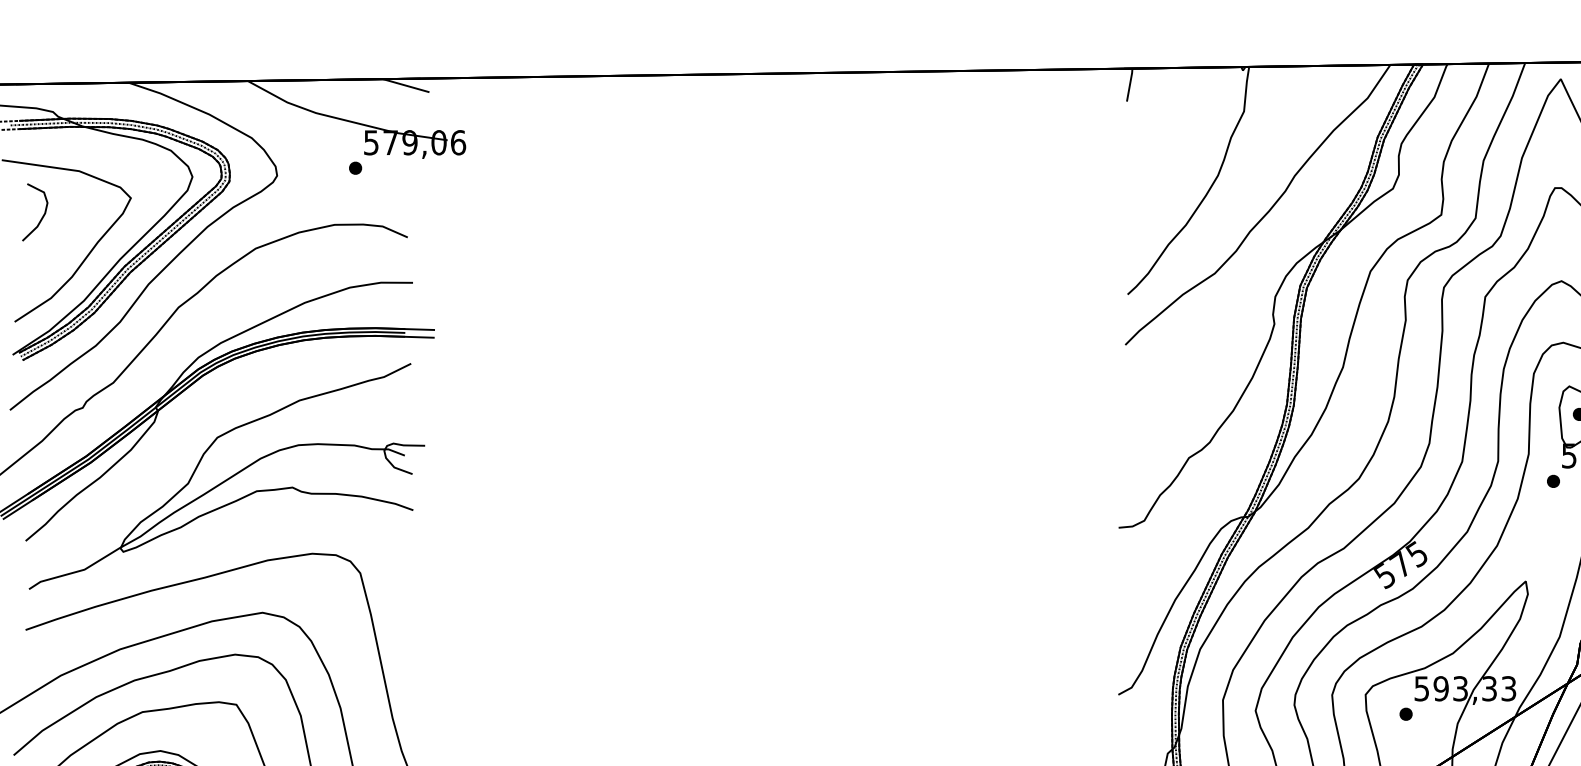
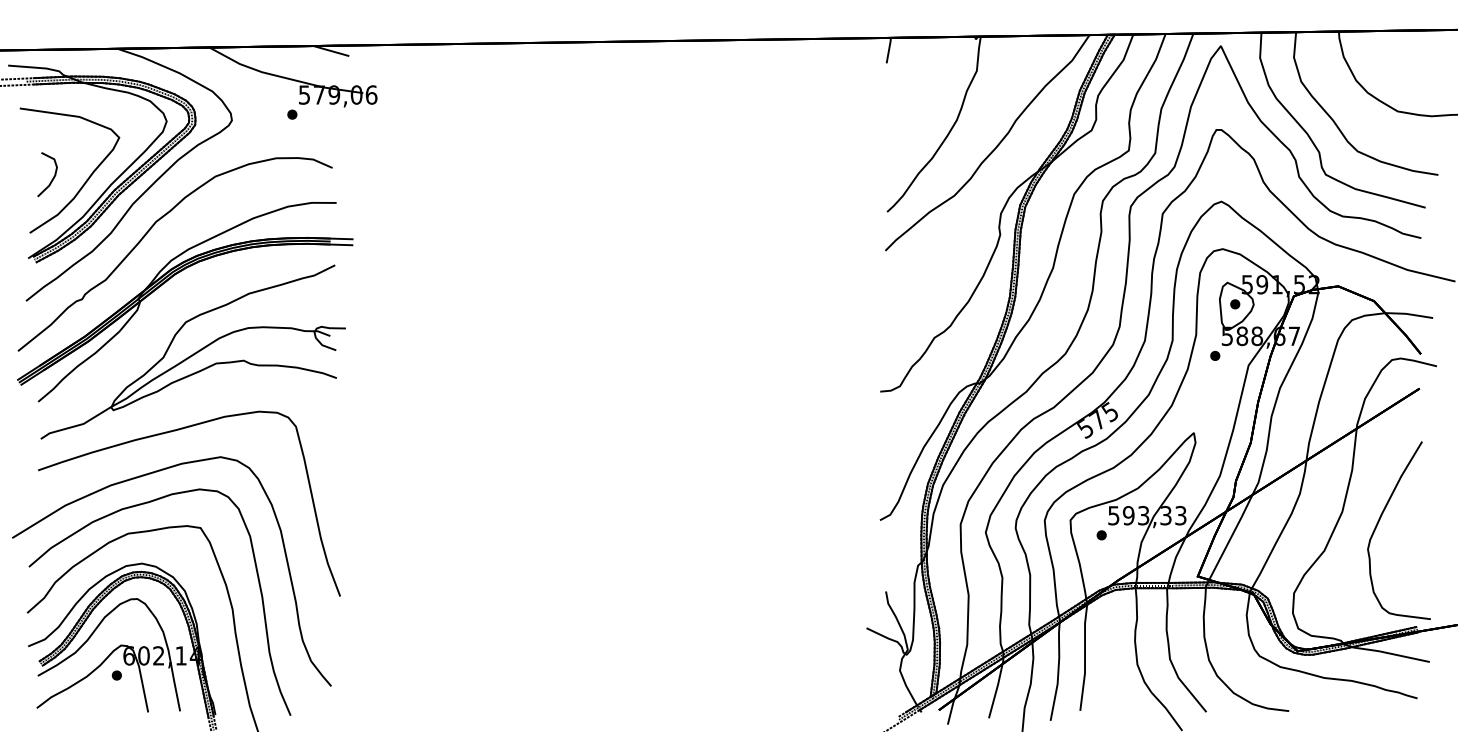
curve: (42, 214) -> (53, 176), moved

